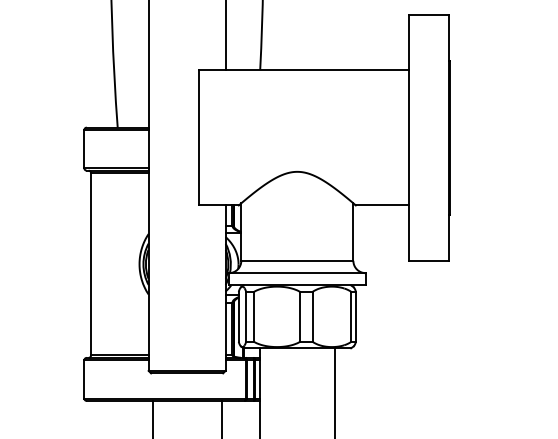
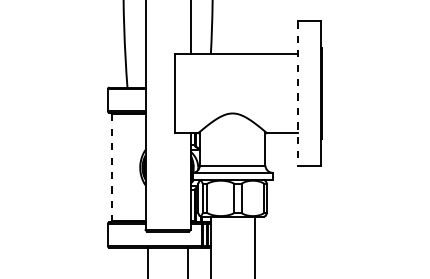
line: (409, 137) -> (298, 93), solid -> dashed
line: (90, 265) -> (111, 168), solid -> dashed

